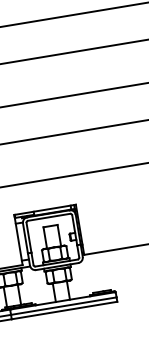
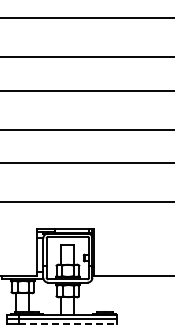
line: (65, 310) -> (68, 323), solid -> dashed

